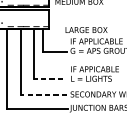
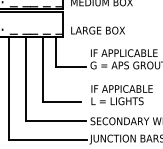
text: (86, 29) -> (97, 30), moved
line: (47, 79) -> (61, 101), dashed -> solid
line: (43, 94) -> (55, 121), dashed -> solid

